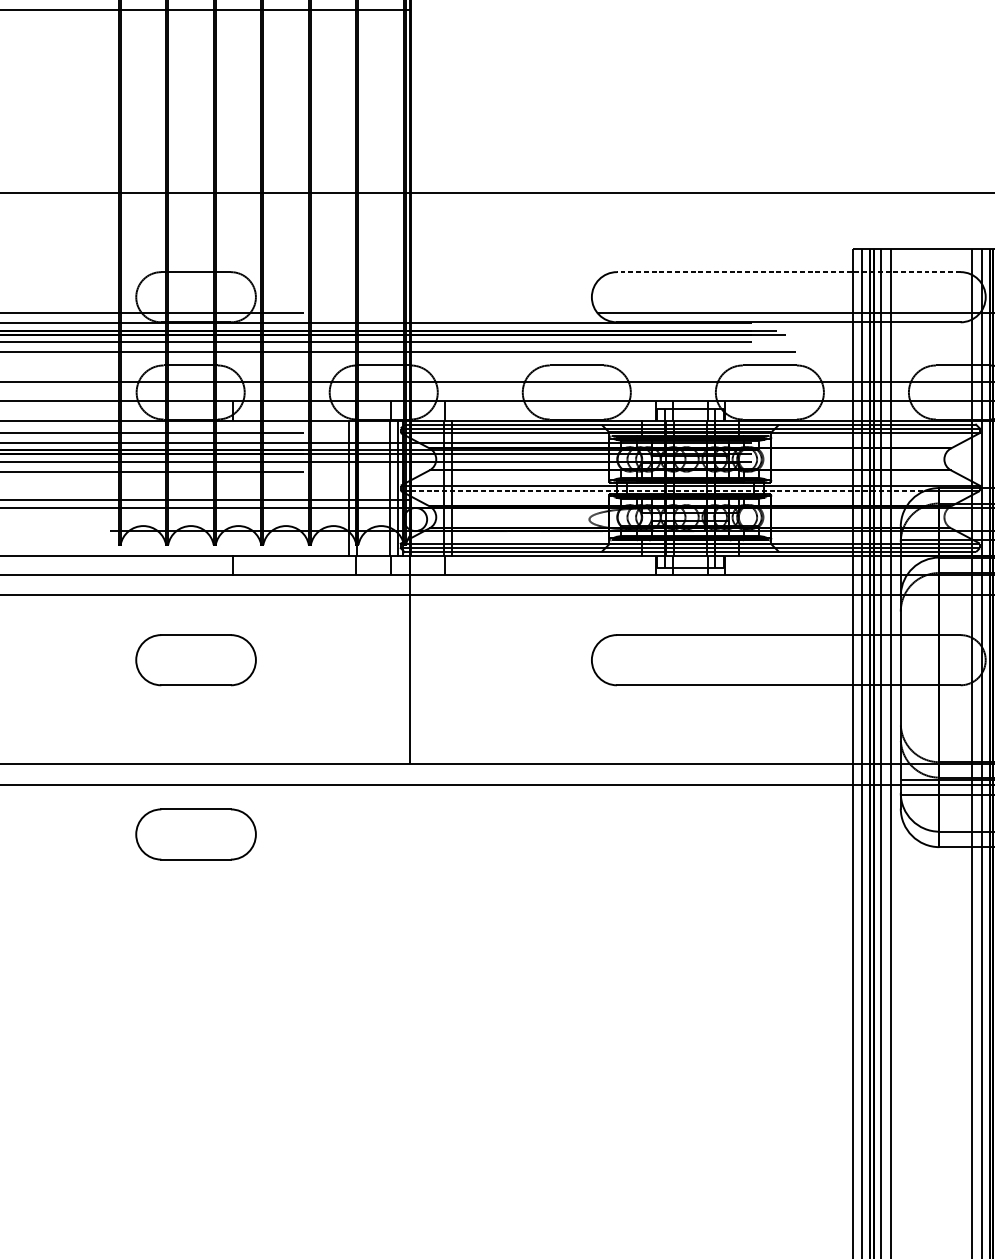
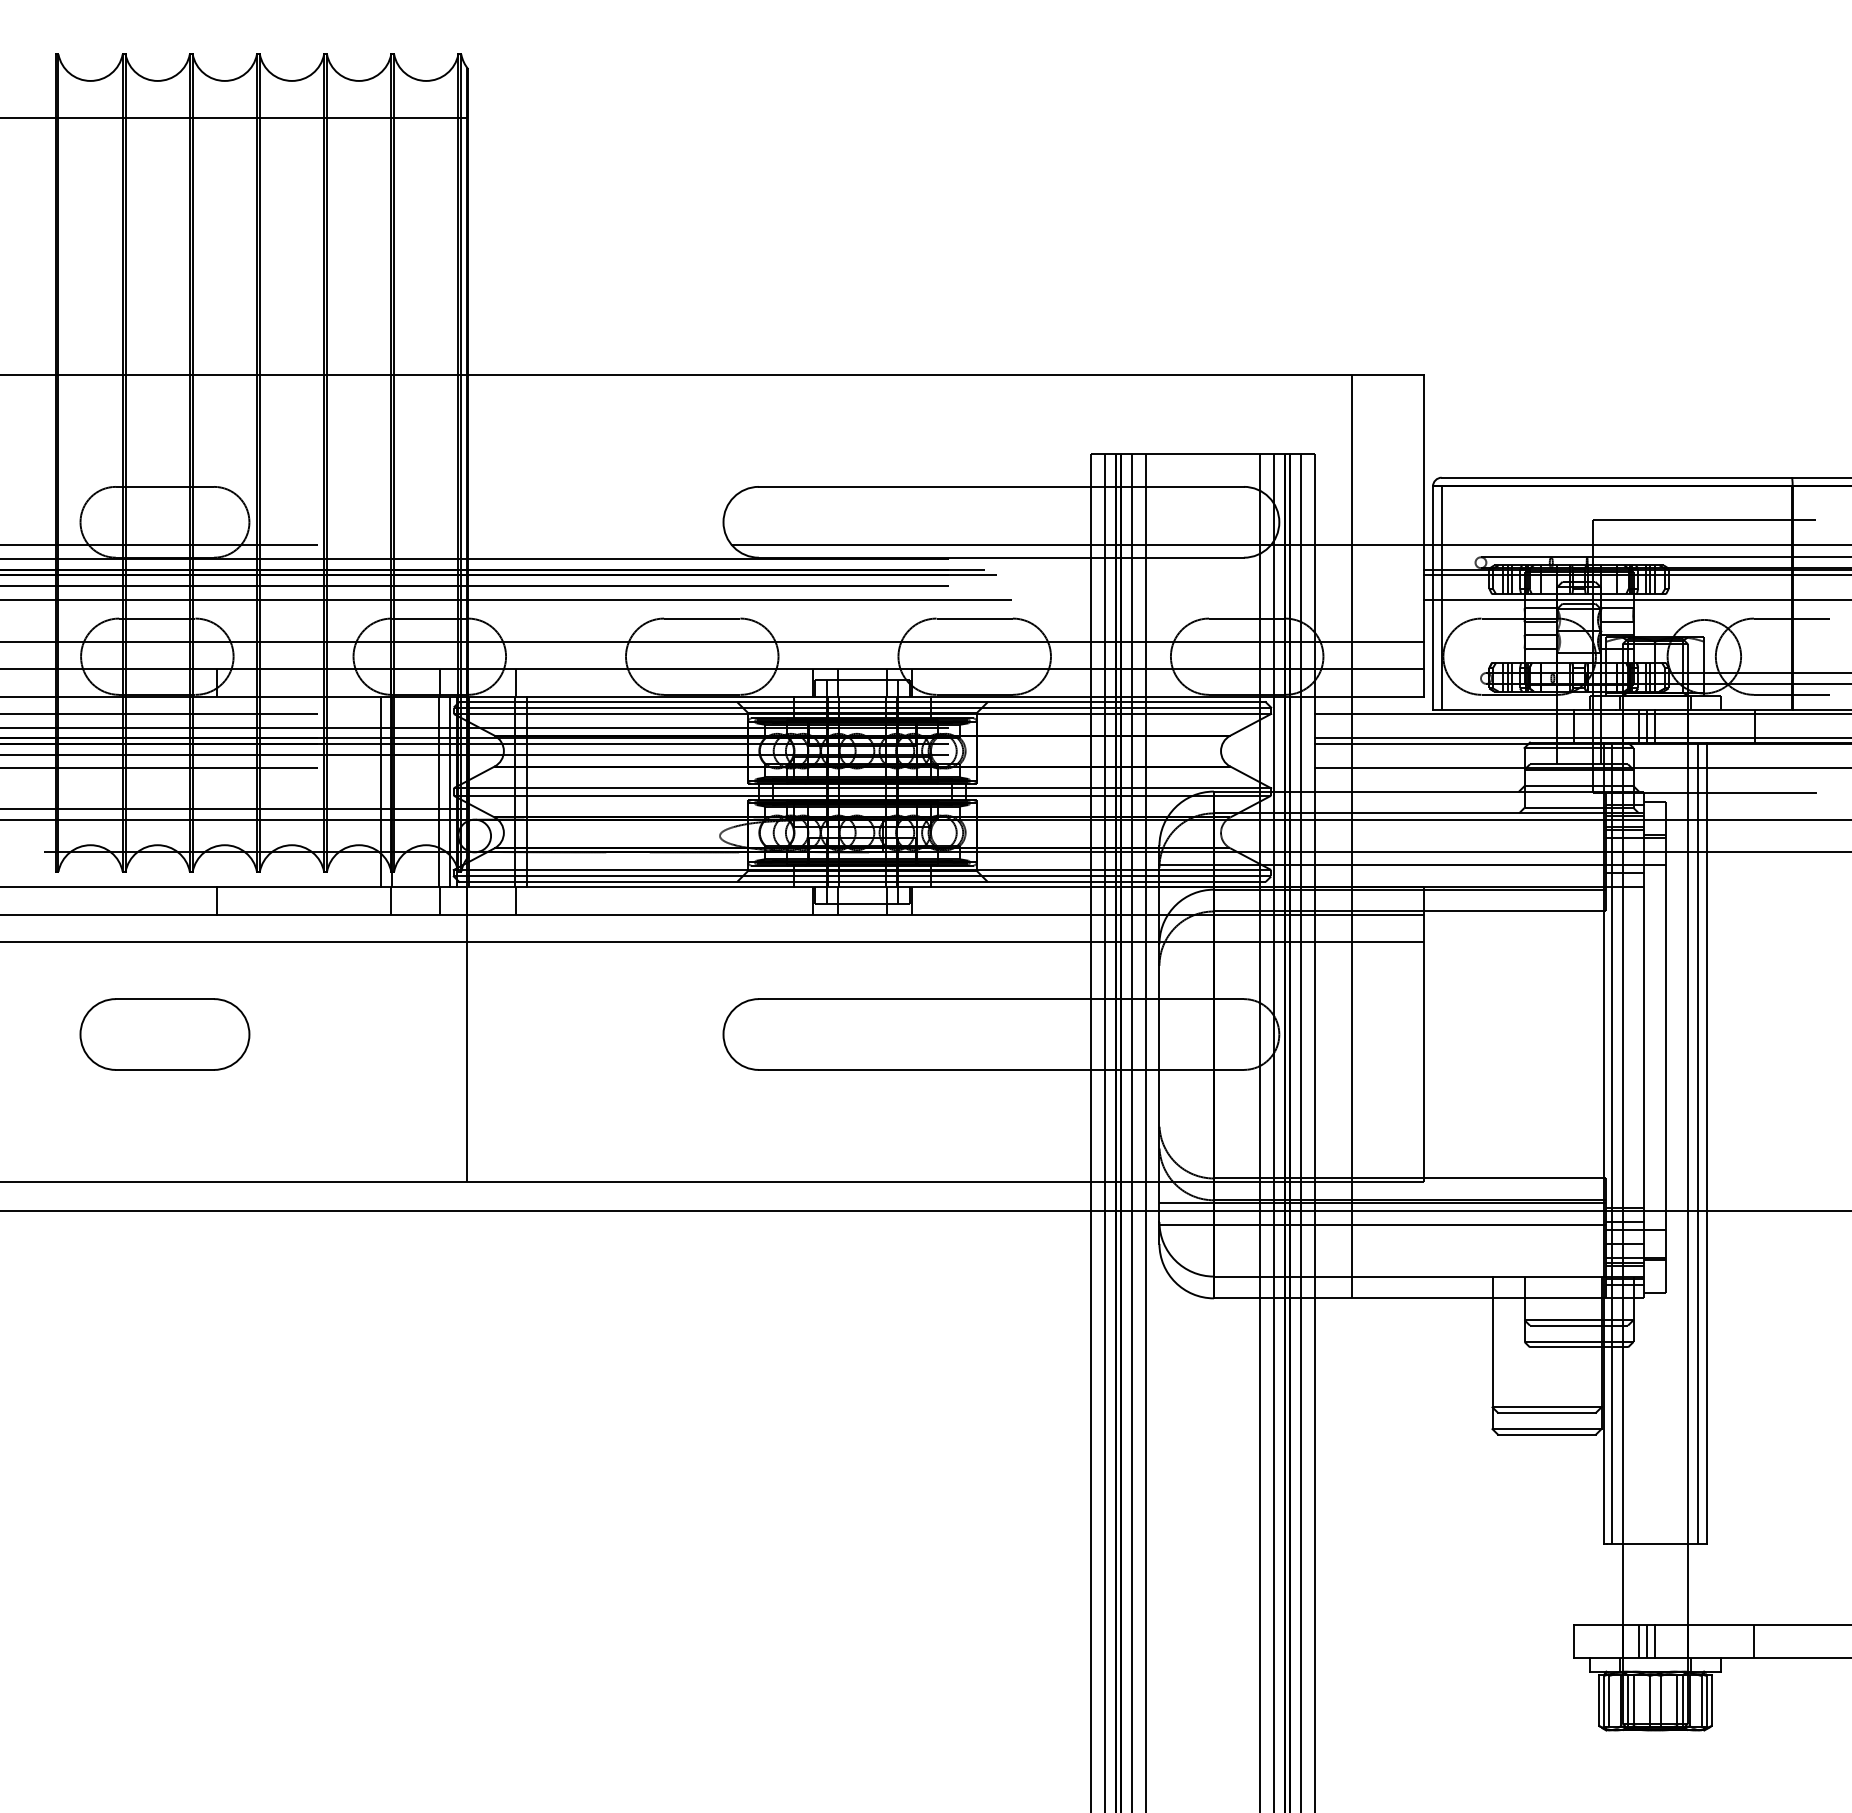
line: (788, 271) -> (1000, 486), dashed -> solid
line: (668, 490) -> (831, 795), dashed -> solid
part: (195, 834) -> (164, 1280), removed

